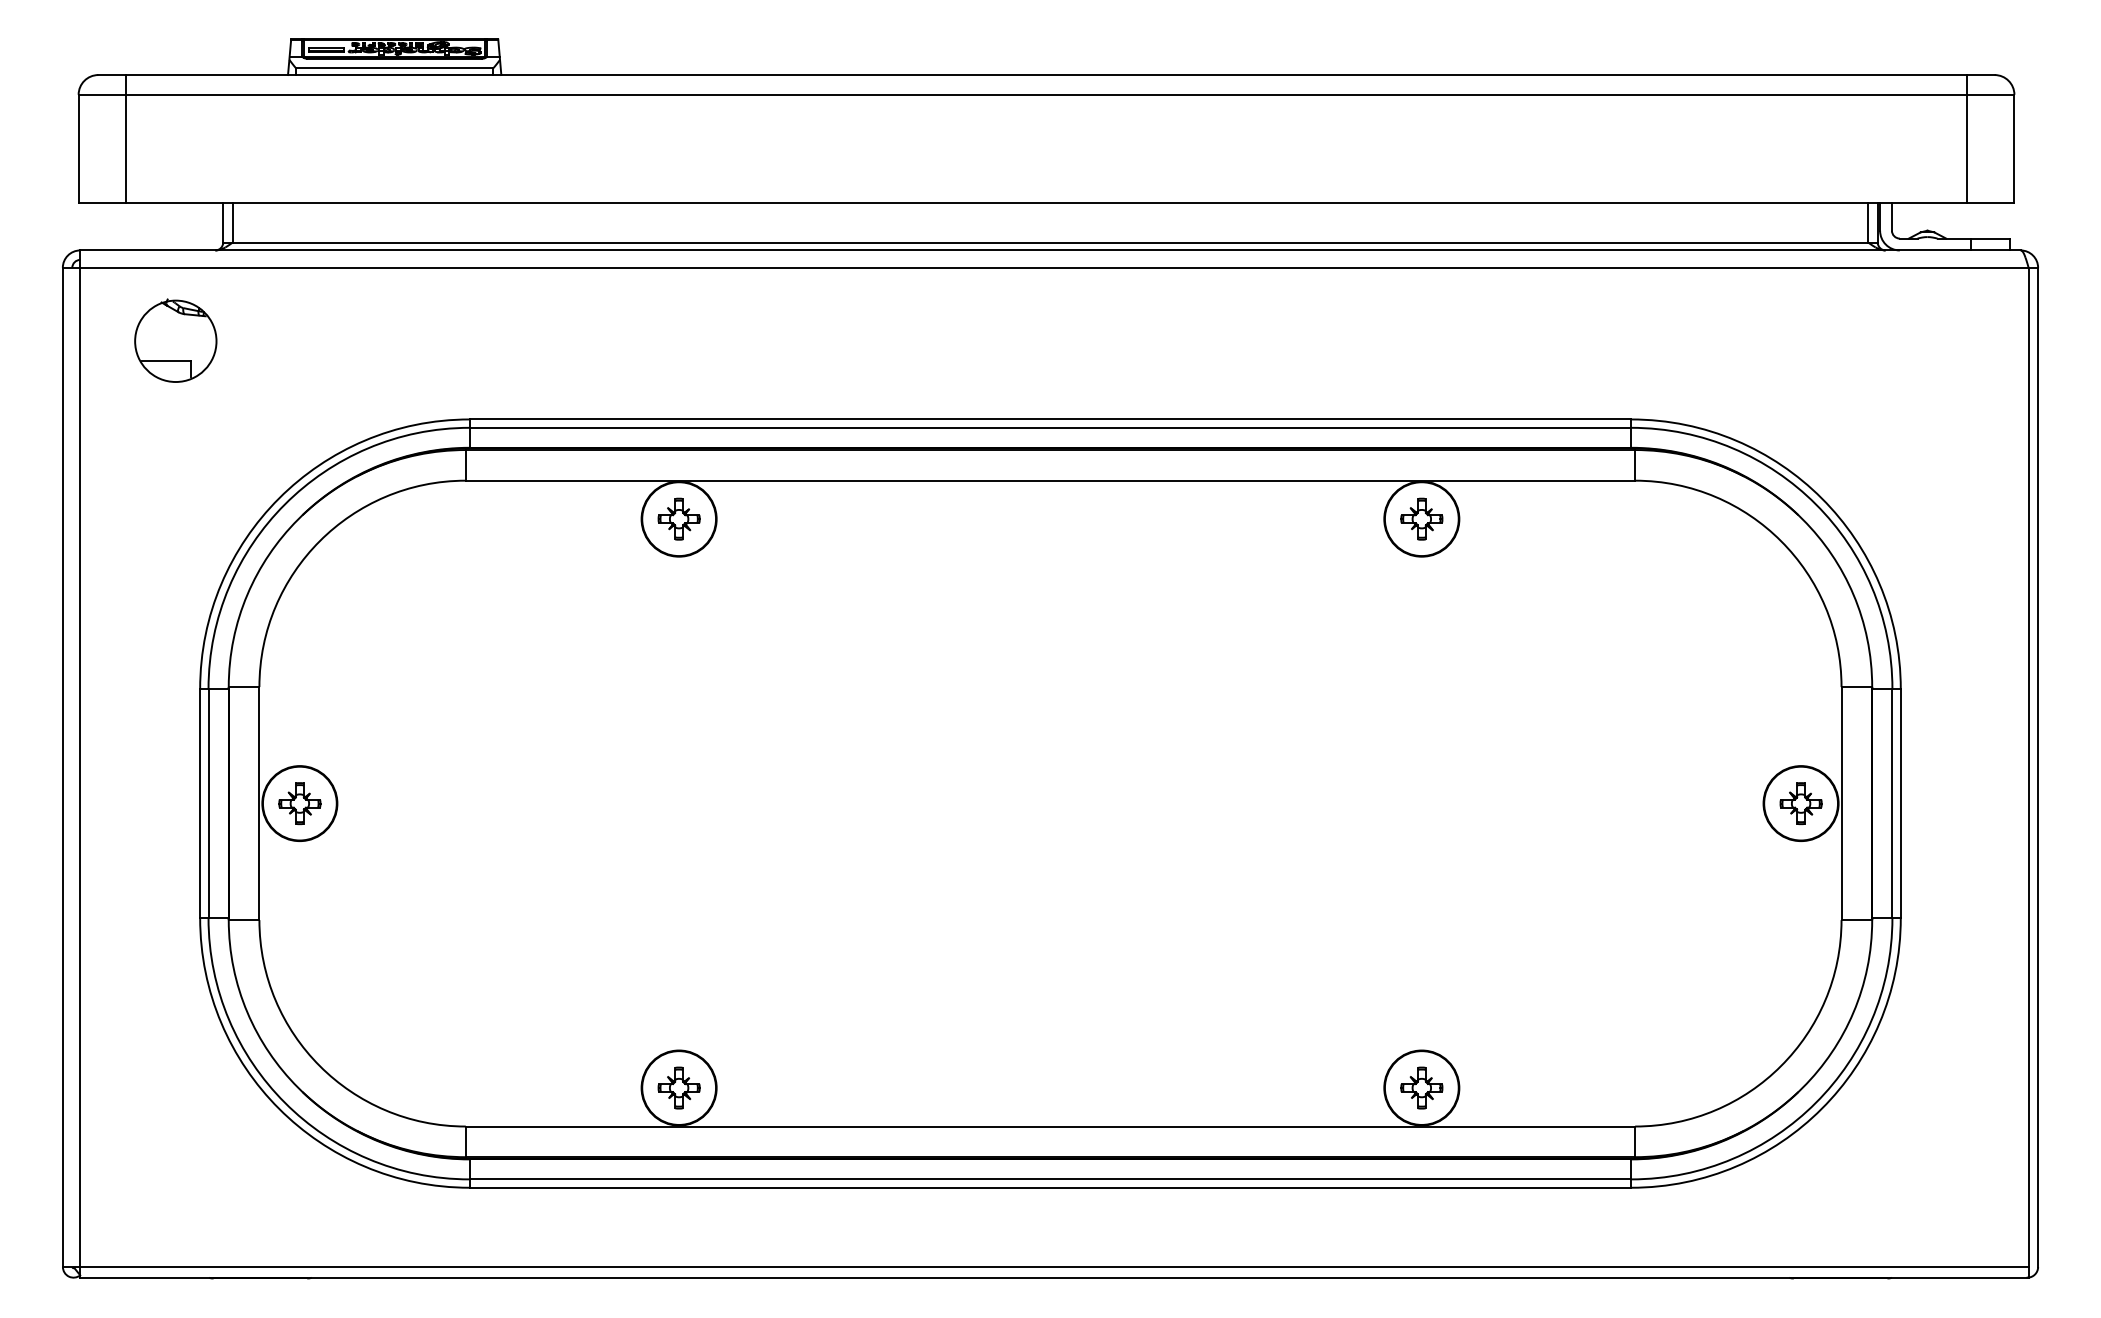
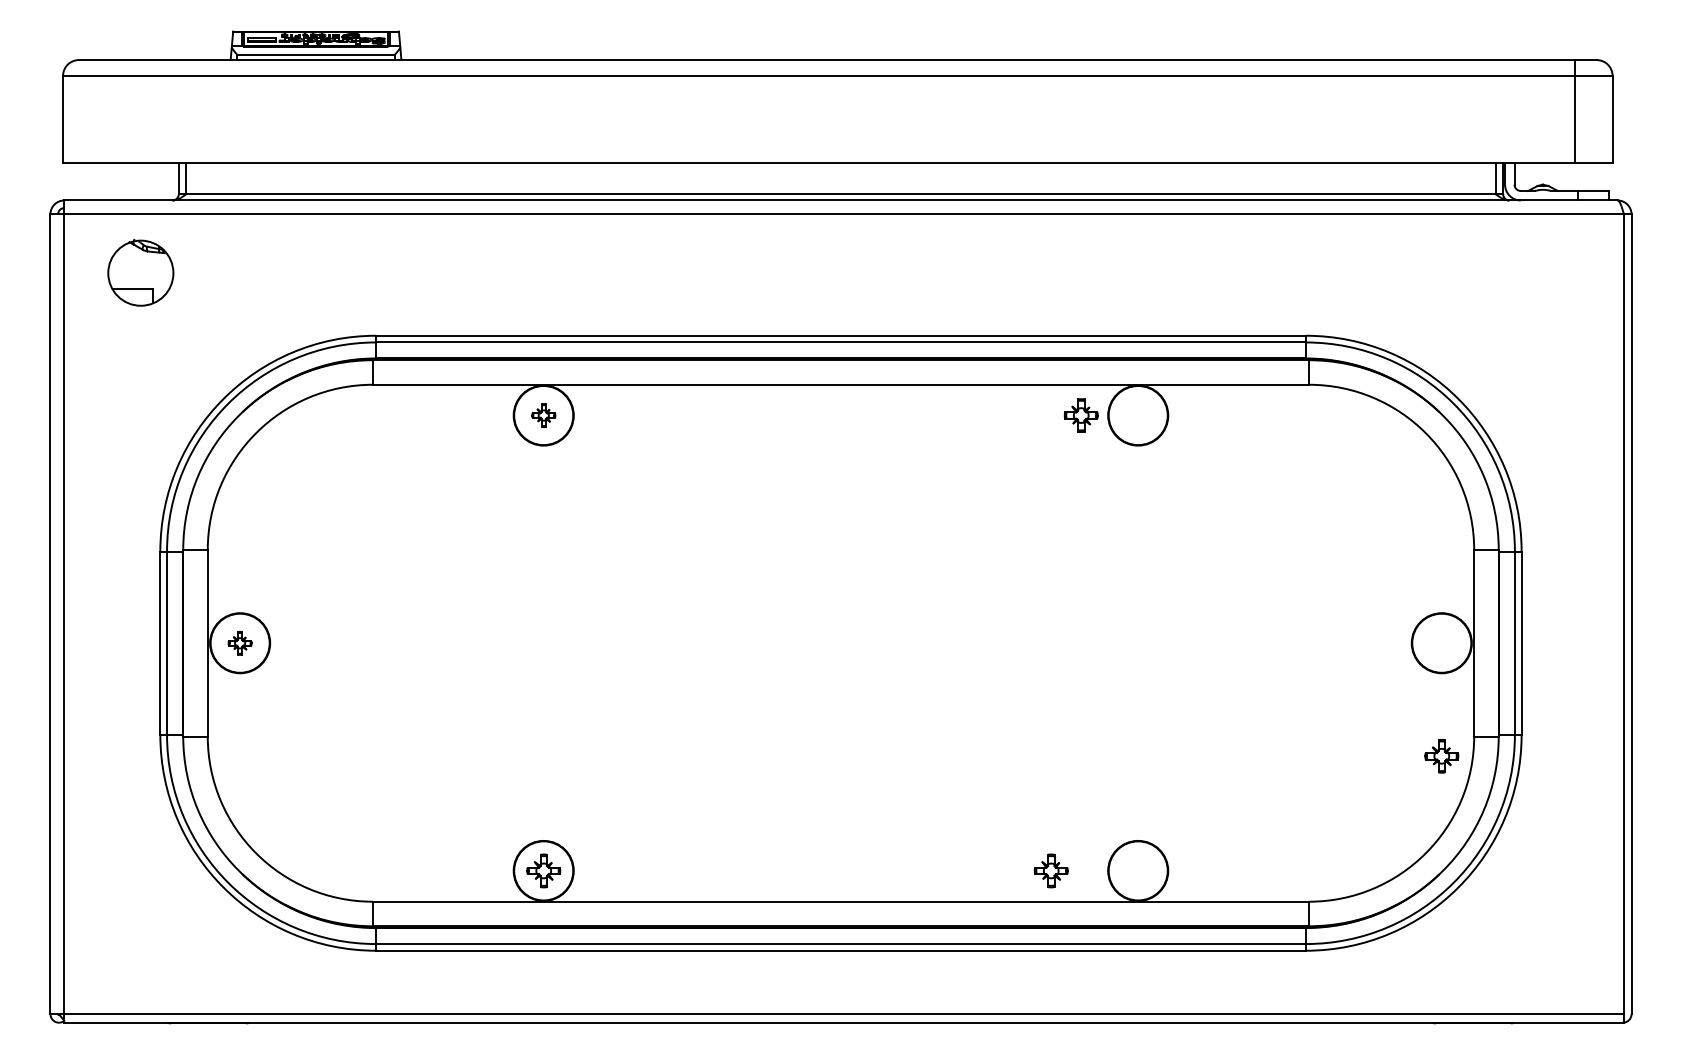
line: (126, 139) -> (101, 111), removed
part: (678, 519) -> (543, 415), size x0.7
part: (1420, 519) -> (1080, 415), moved
part: (299, 803) -> (239, 643), size x0.7
part: (1800, 803) -> (1441, 756), moved
part: (1420, 1087) -> (1050, 870), moved

